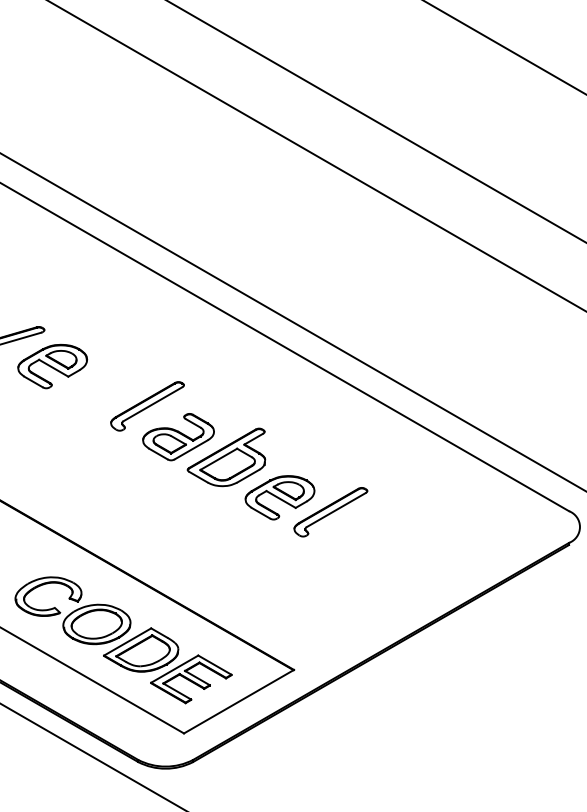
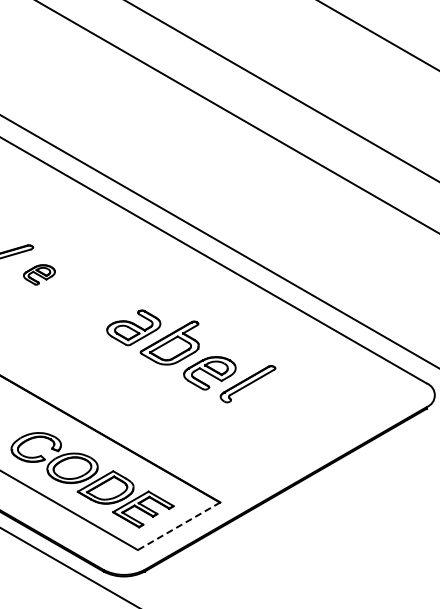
part: (52, 365) -> (39, 274), size x0.6
part: (147, 406) -> (110, 304), removed
line: (239, 702) -> (179, 526), solid -> dashed

